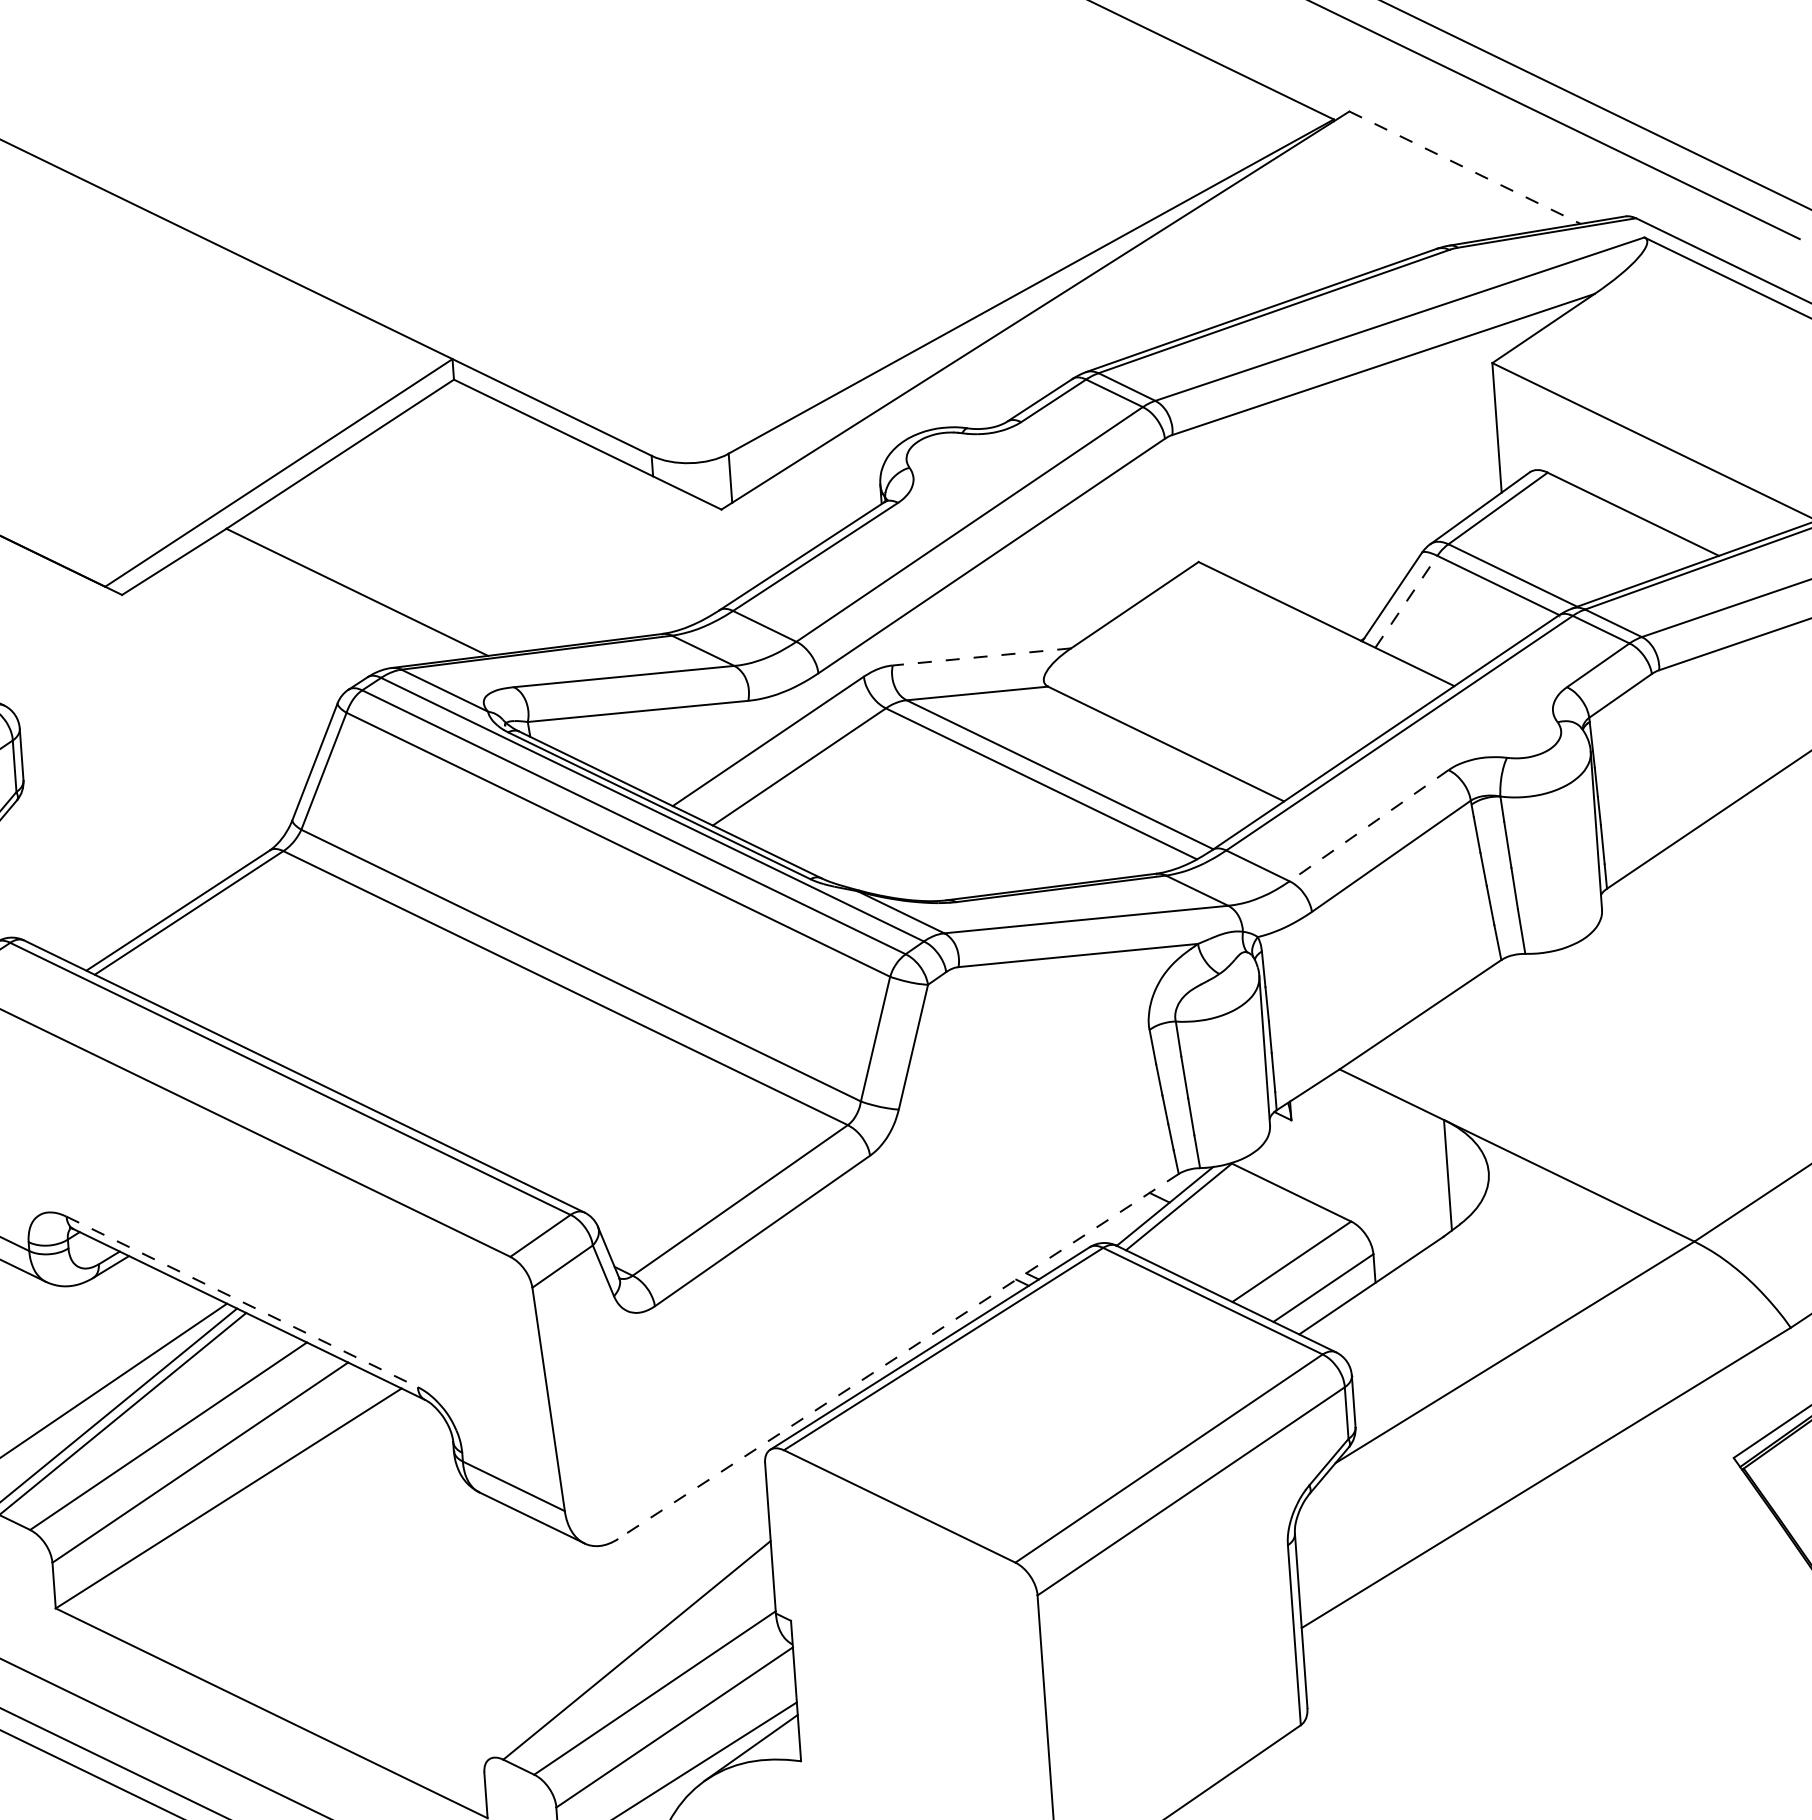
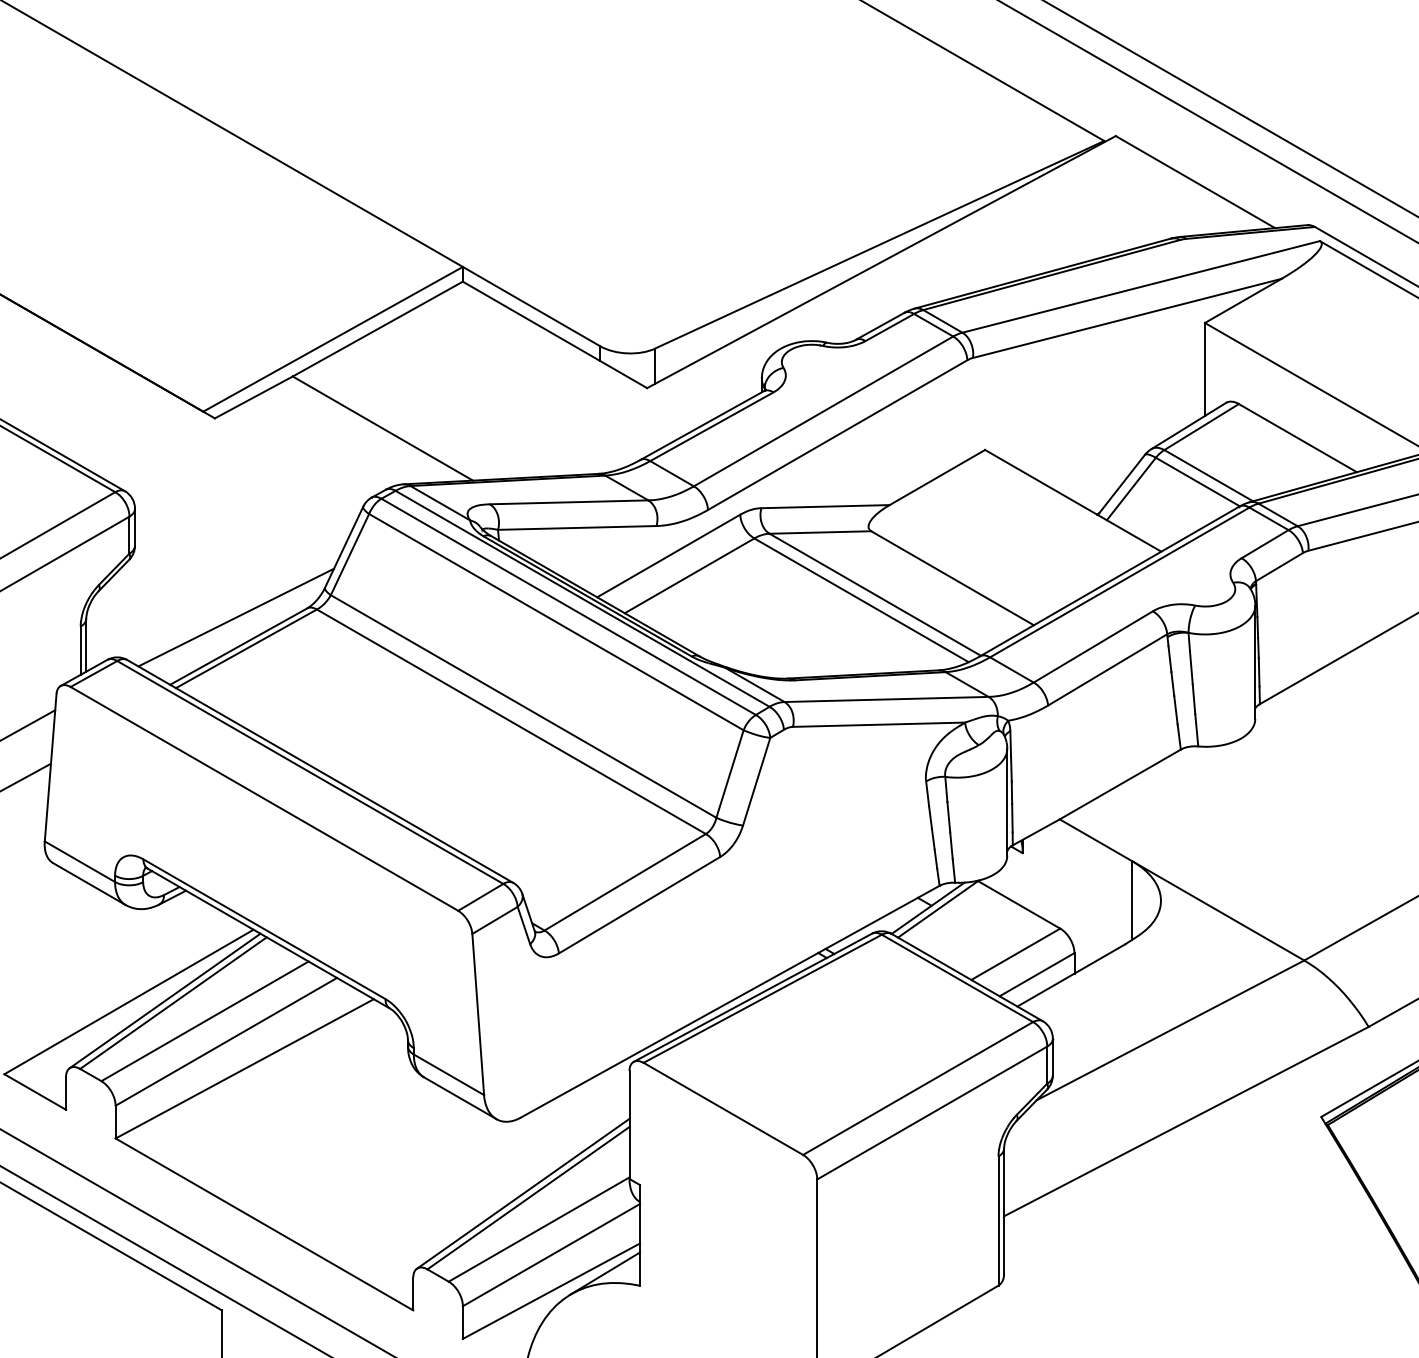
line: (1465, 168) -> (1195, 182), dashed -> solid
line: (1406, 602) -> (1131, 489), dashed -> solid
line: (981, 656) -> (825, 506), dashed -> solid
line: (1368, 826) -> (1092, 647), dashed -> solid
line: (172, 870) -> (236, 617), added
line: (242, 1302) -> (264, 929), dashed -> solid
line: (897, 1356) -> (729, 1001), dashed -> solid
line: (628, 1644) -> (522, 1193), added

